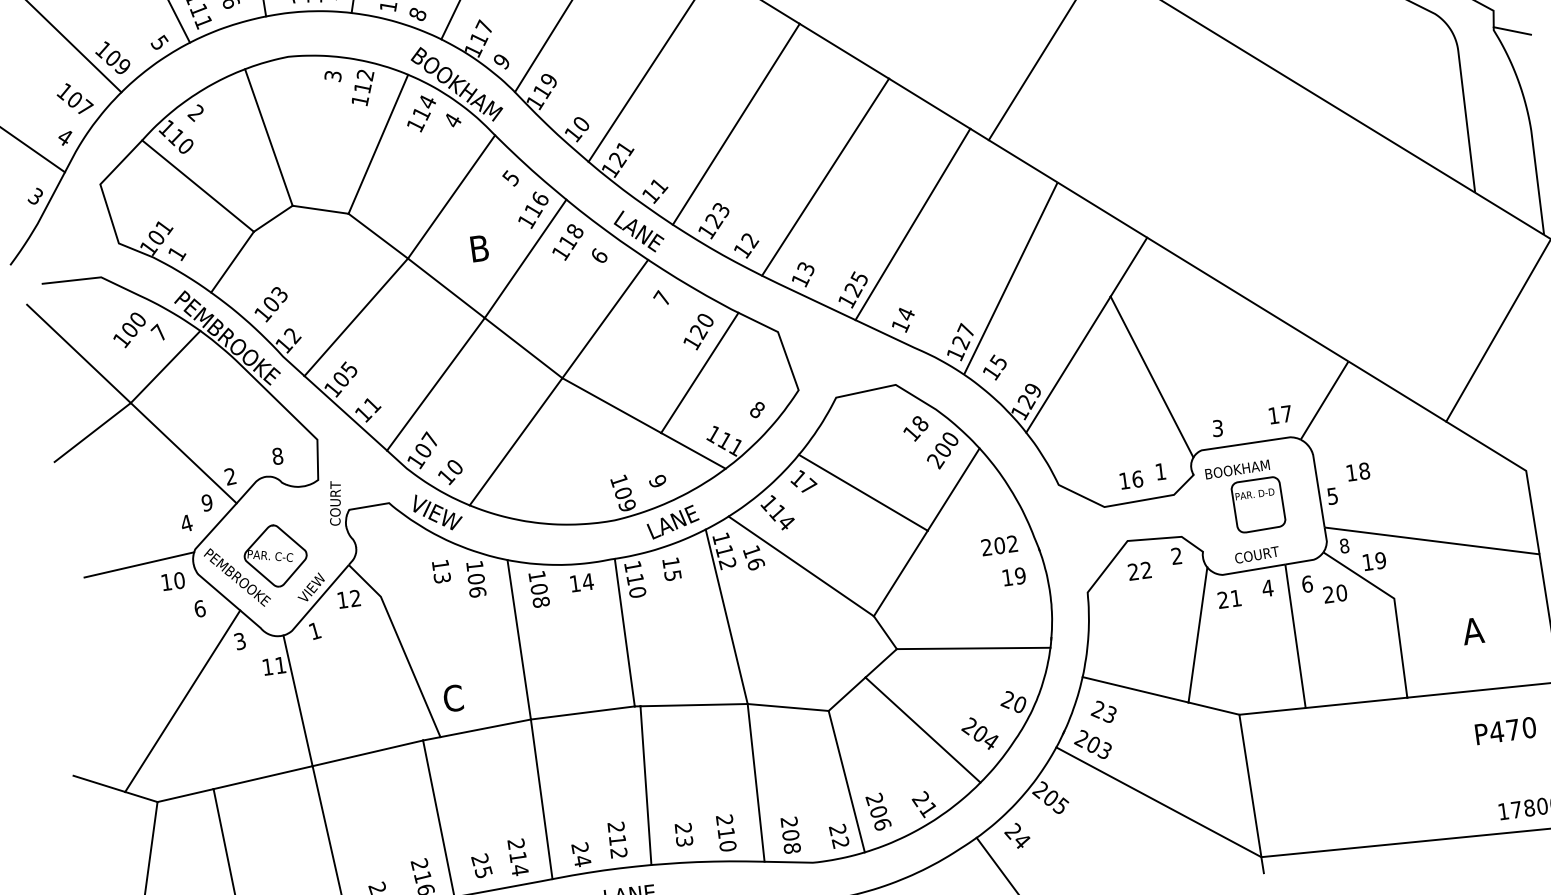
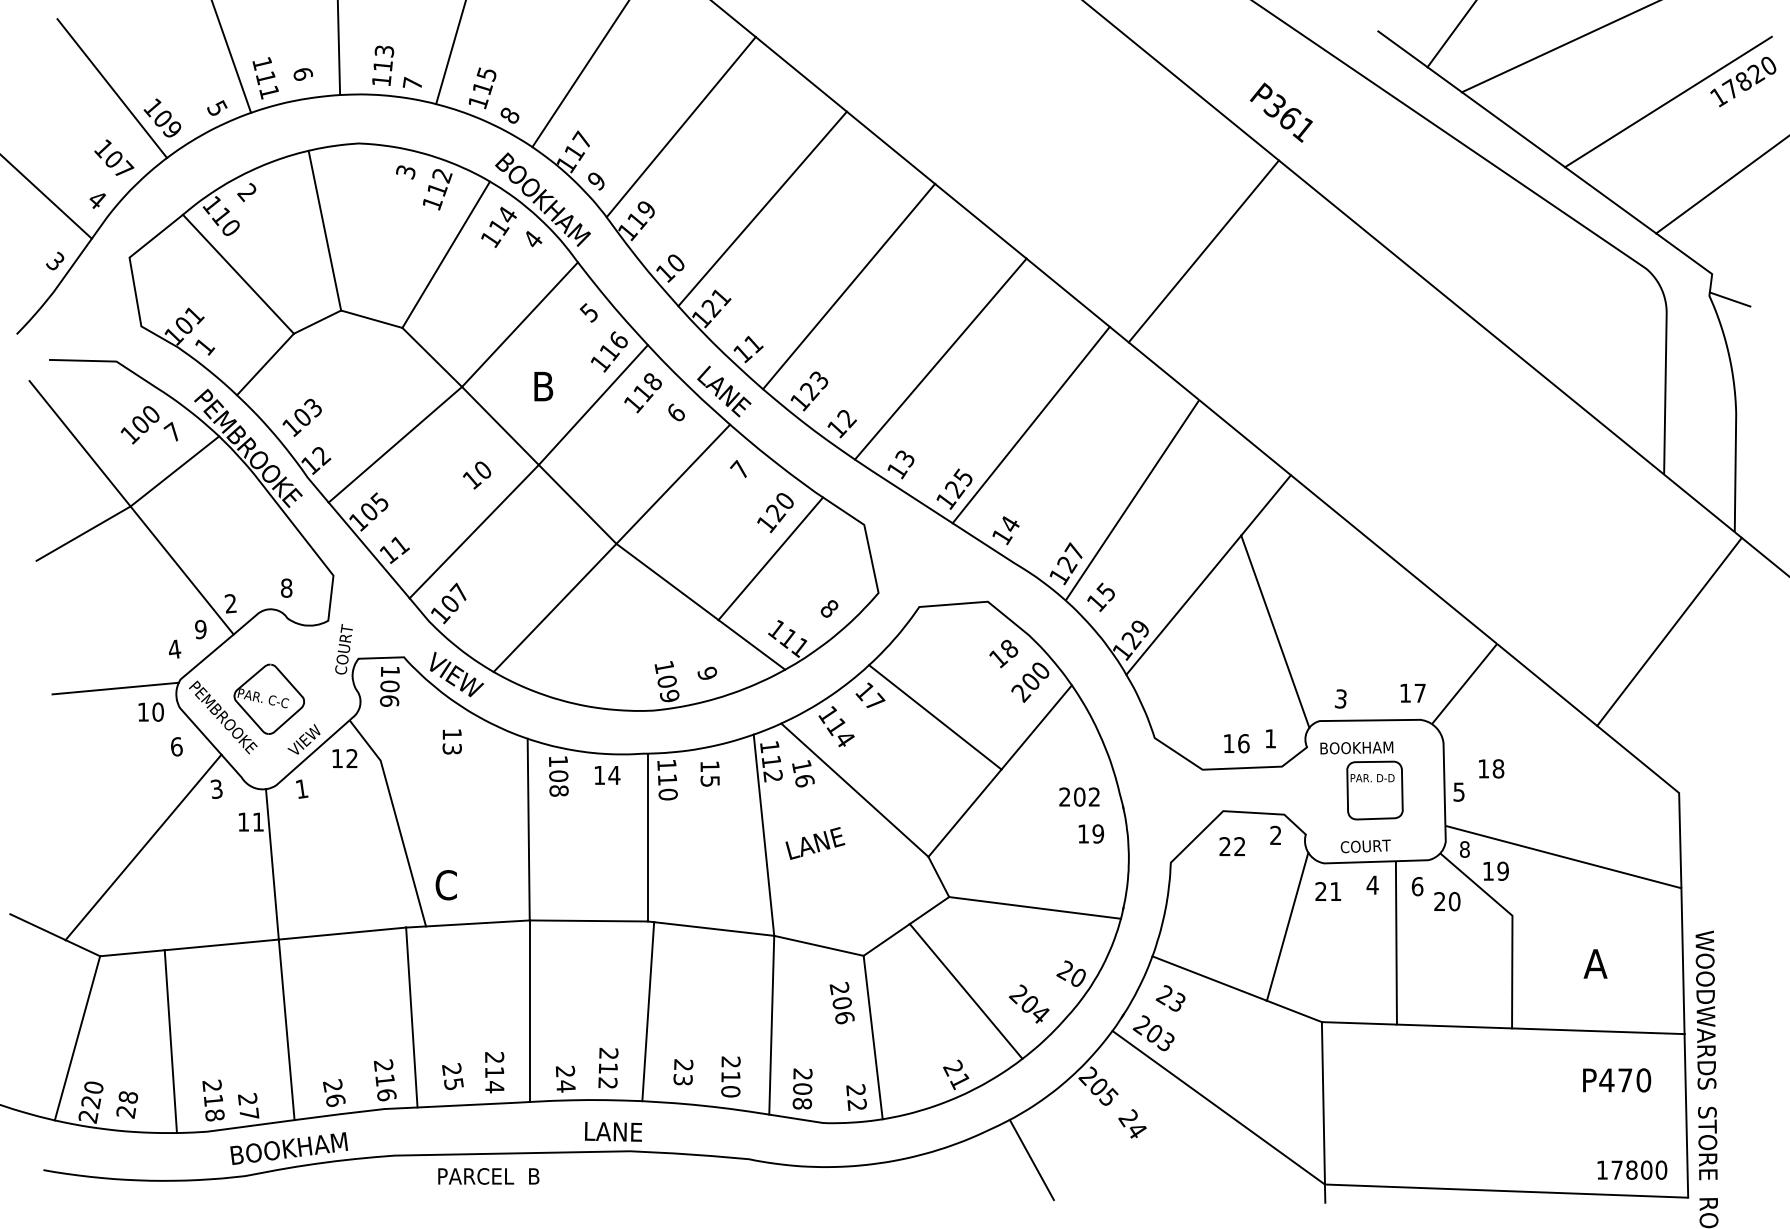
text: (450, 472) -> (477, 475), moved
text: (673, 522) -> (815, 843), moved
text: (475, 579) -> (389, 686), moved
text: (878, 812) -> (841, 1003), moved
text: (1017, 835) -> (1132, 1123), moved

